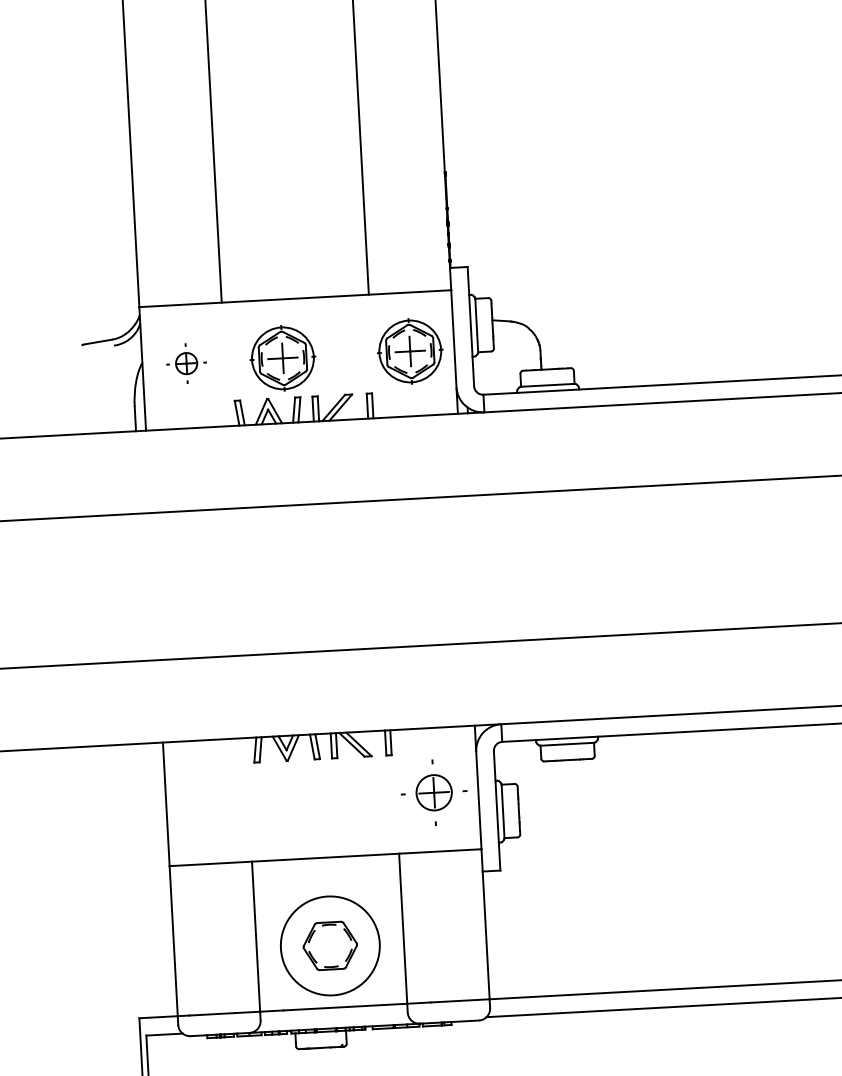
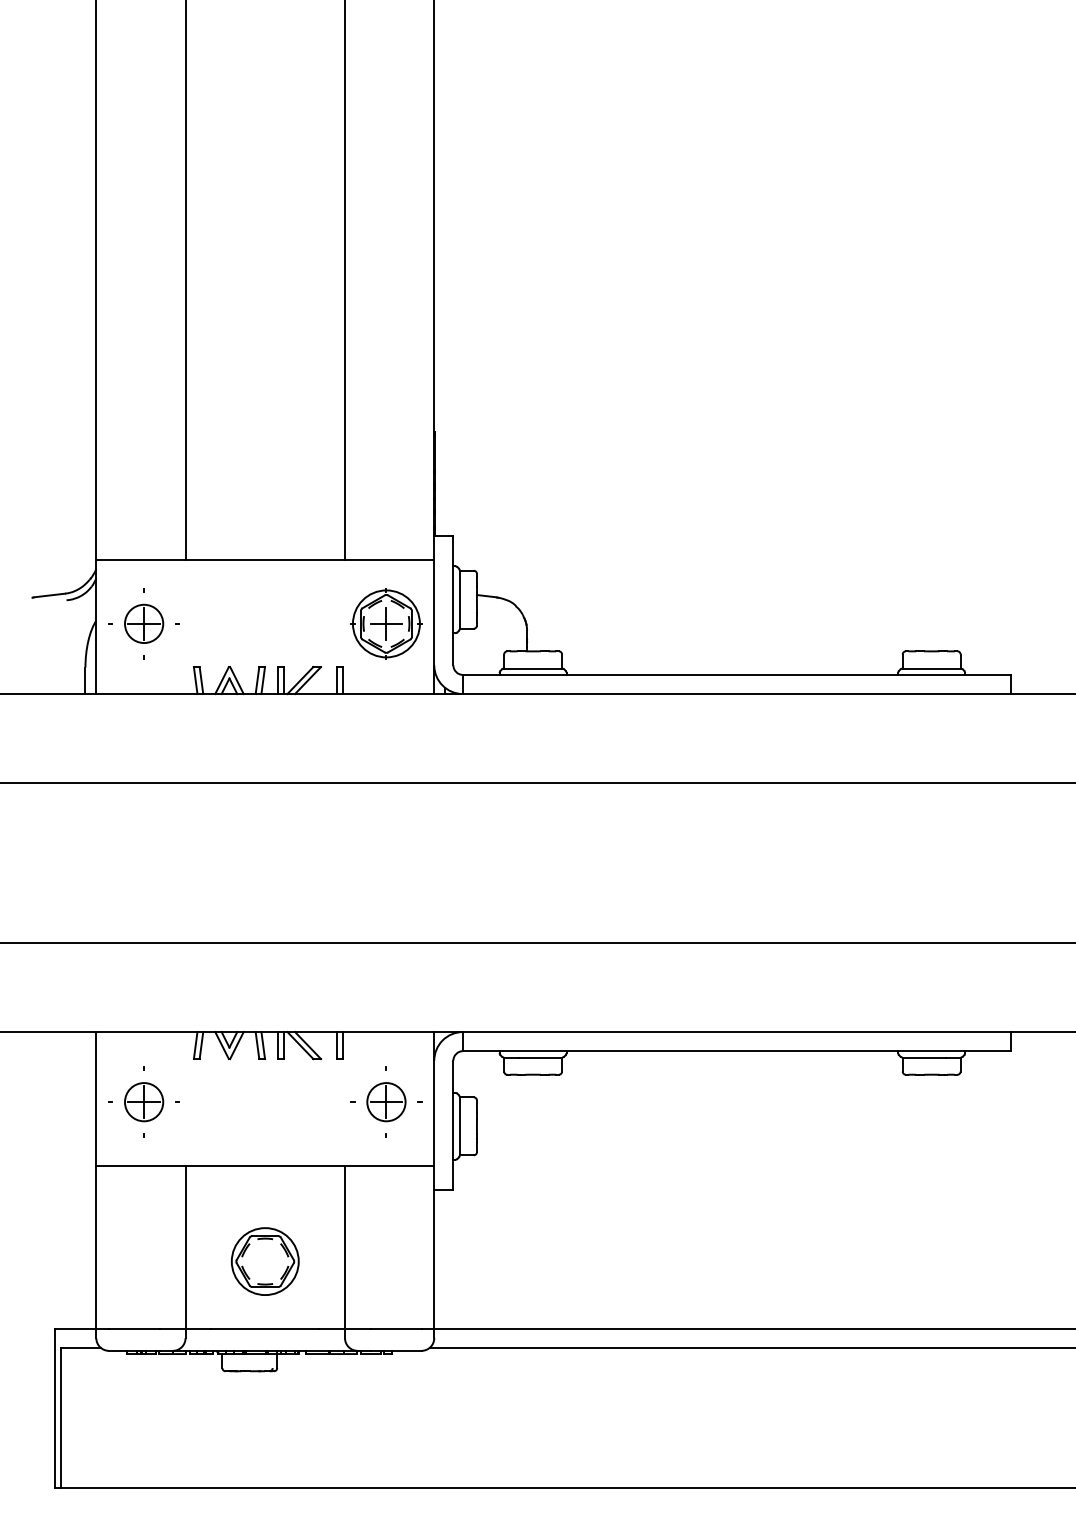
part: (282, 357) -> (248, 623), removed
part: (186, 363) -> (143, 623), size x1.67
part: (209, 804) -> (143, 1101), added
circle: (329, 945) -> (264, 1261), size x0.62

